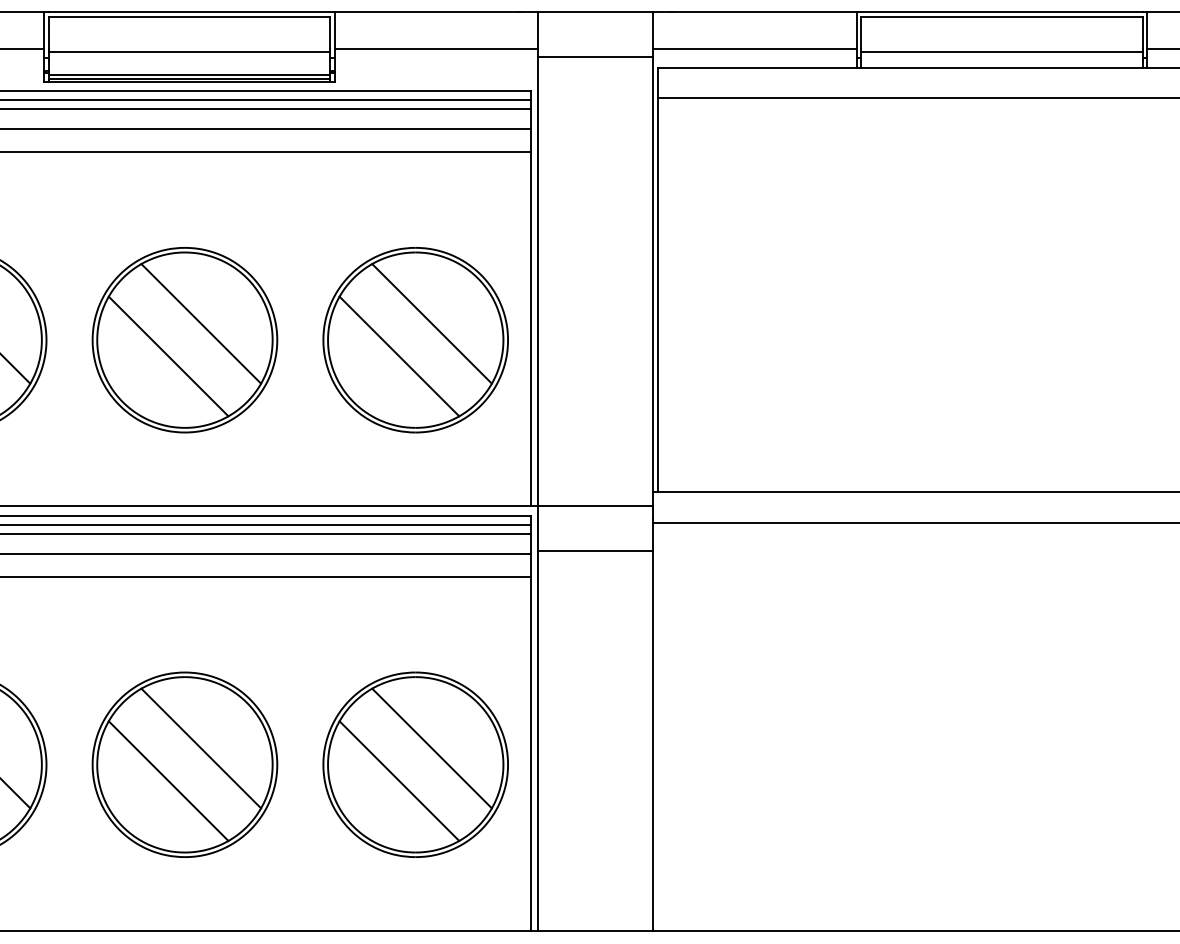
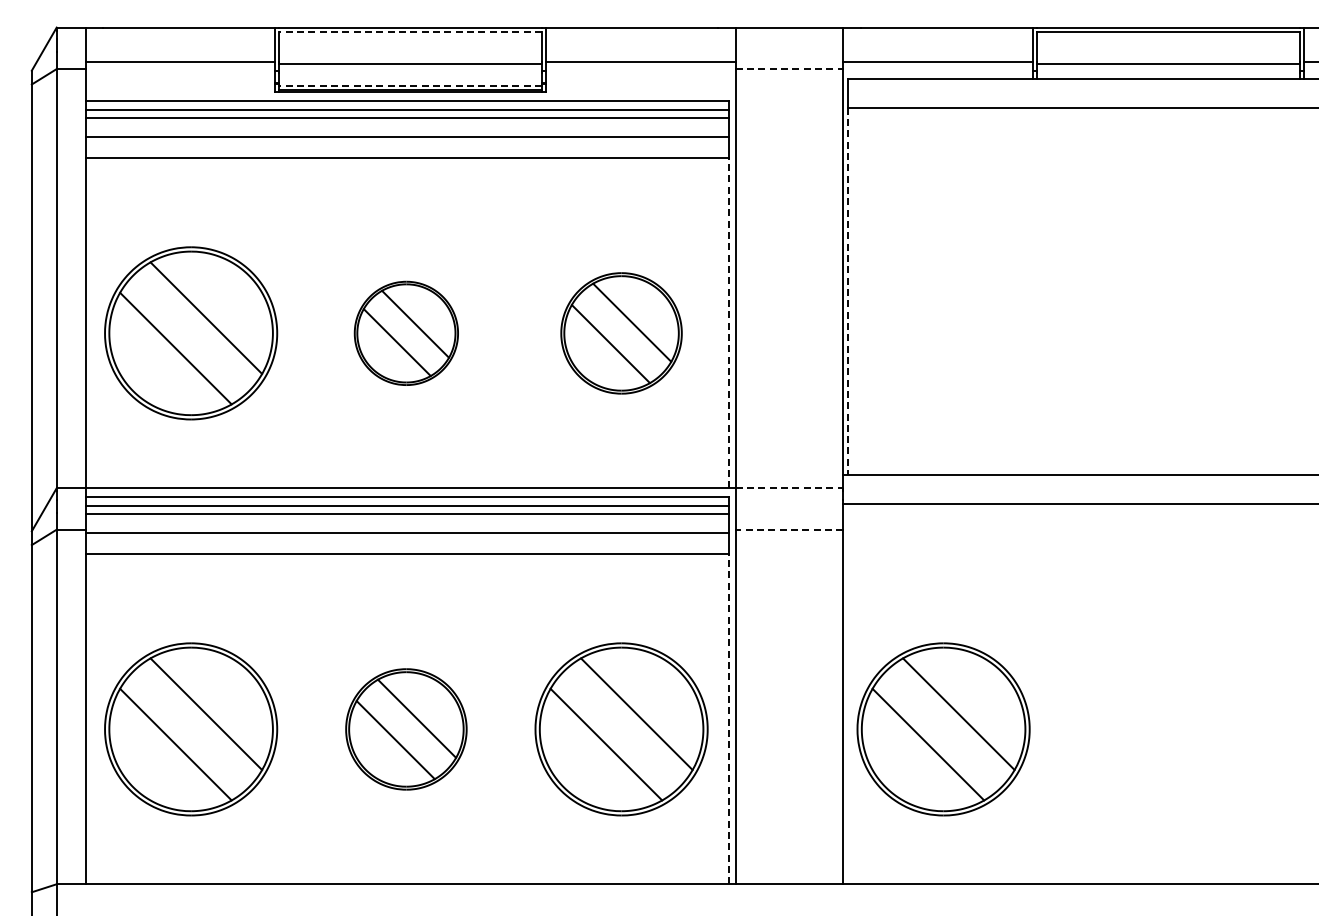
line: (189, 17) -> (410, 32), solid -> dashed
line: (595, 57) -> (789, 69), solid -> dashed
line: (189, 74) -> (410, 85), solid -> dashed
line: (657, 295) -> (847, 291), solid -> dashed
line: (531, 328) -> (729, 322), solid -> dashed
part: (185, 340) -> (406, 333), size x0.6
part: (415, 340) -> (621, 333), size x0.7
line: (595, 506) -> (789, 488), solid -> dashed
line: (595, 550) -> (789, 529), solid -> dashed
line: (531, 753) -> (729, 718), solid -> dashed
part: (185, 764) -> (406, 729), size x0.7
part: (760, 764) -> (943, 729), added

